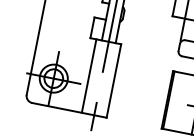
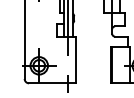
line: (89, 75) -> (60, 59), removed

